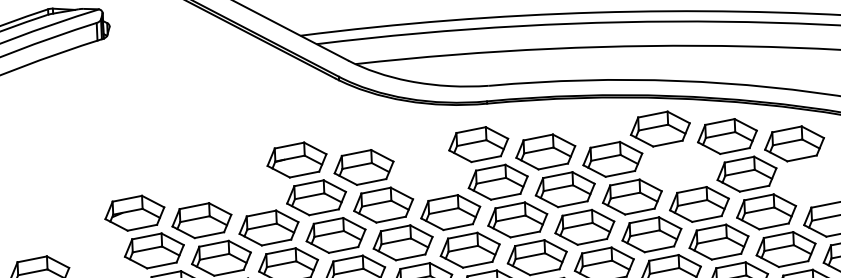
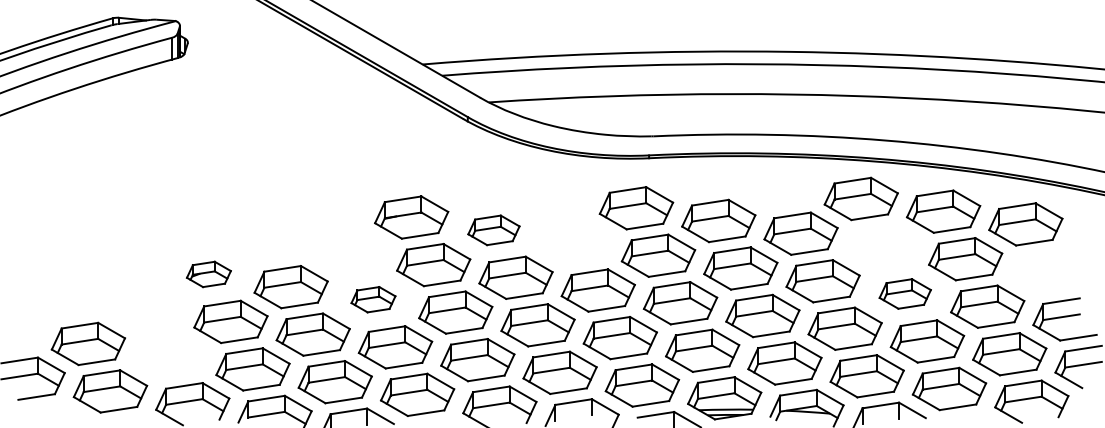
part: (363, 167) -> (493, 230), size x0.7
part: (698, 204) -> (904, 293), size x0.7
part: (134, 213) -> (208, 274), size x0.6
part: (269, 227) -> (373, 299), size x0.6

